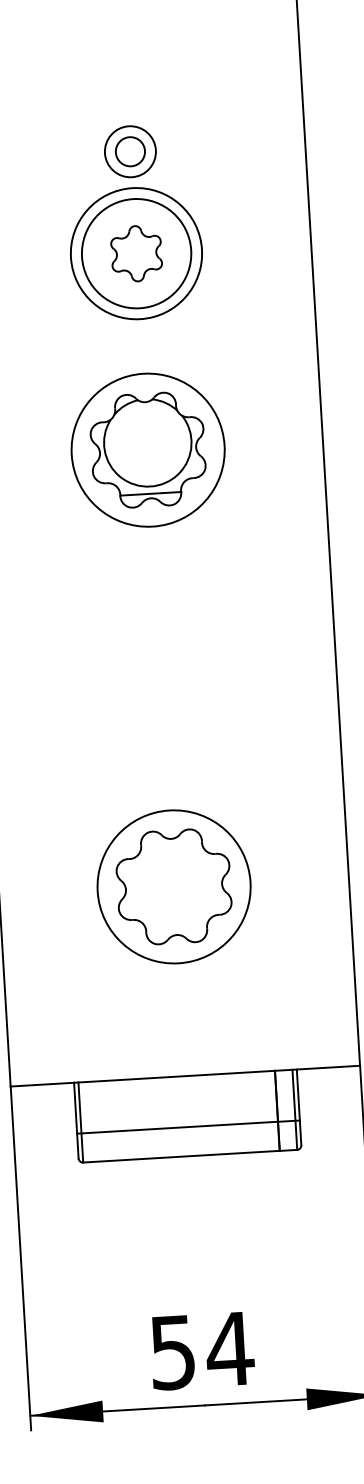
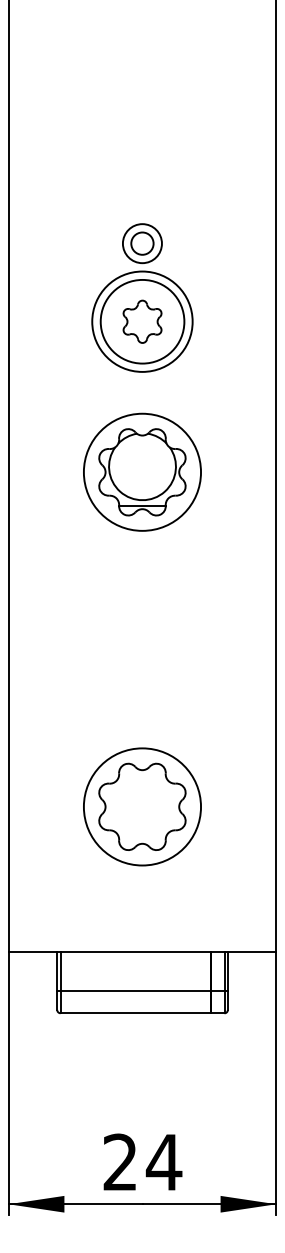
text: (171, 1352) -> (119, 1162), 54 -> 24

